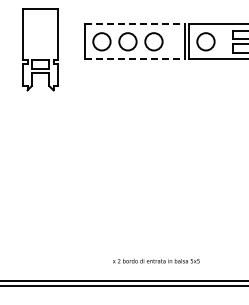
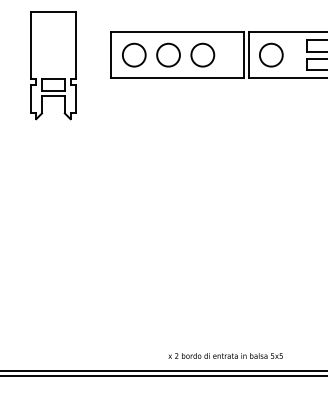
line: (135, 24) -> (178, 32), dashed -> solid
line: (135, 59) -> (178, 78), dashed -> solid
text: (156, 261) -> (225, 356), moved

